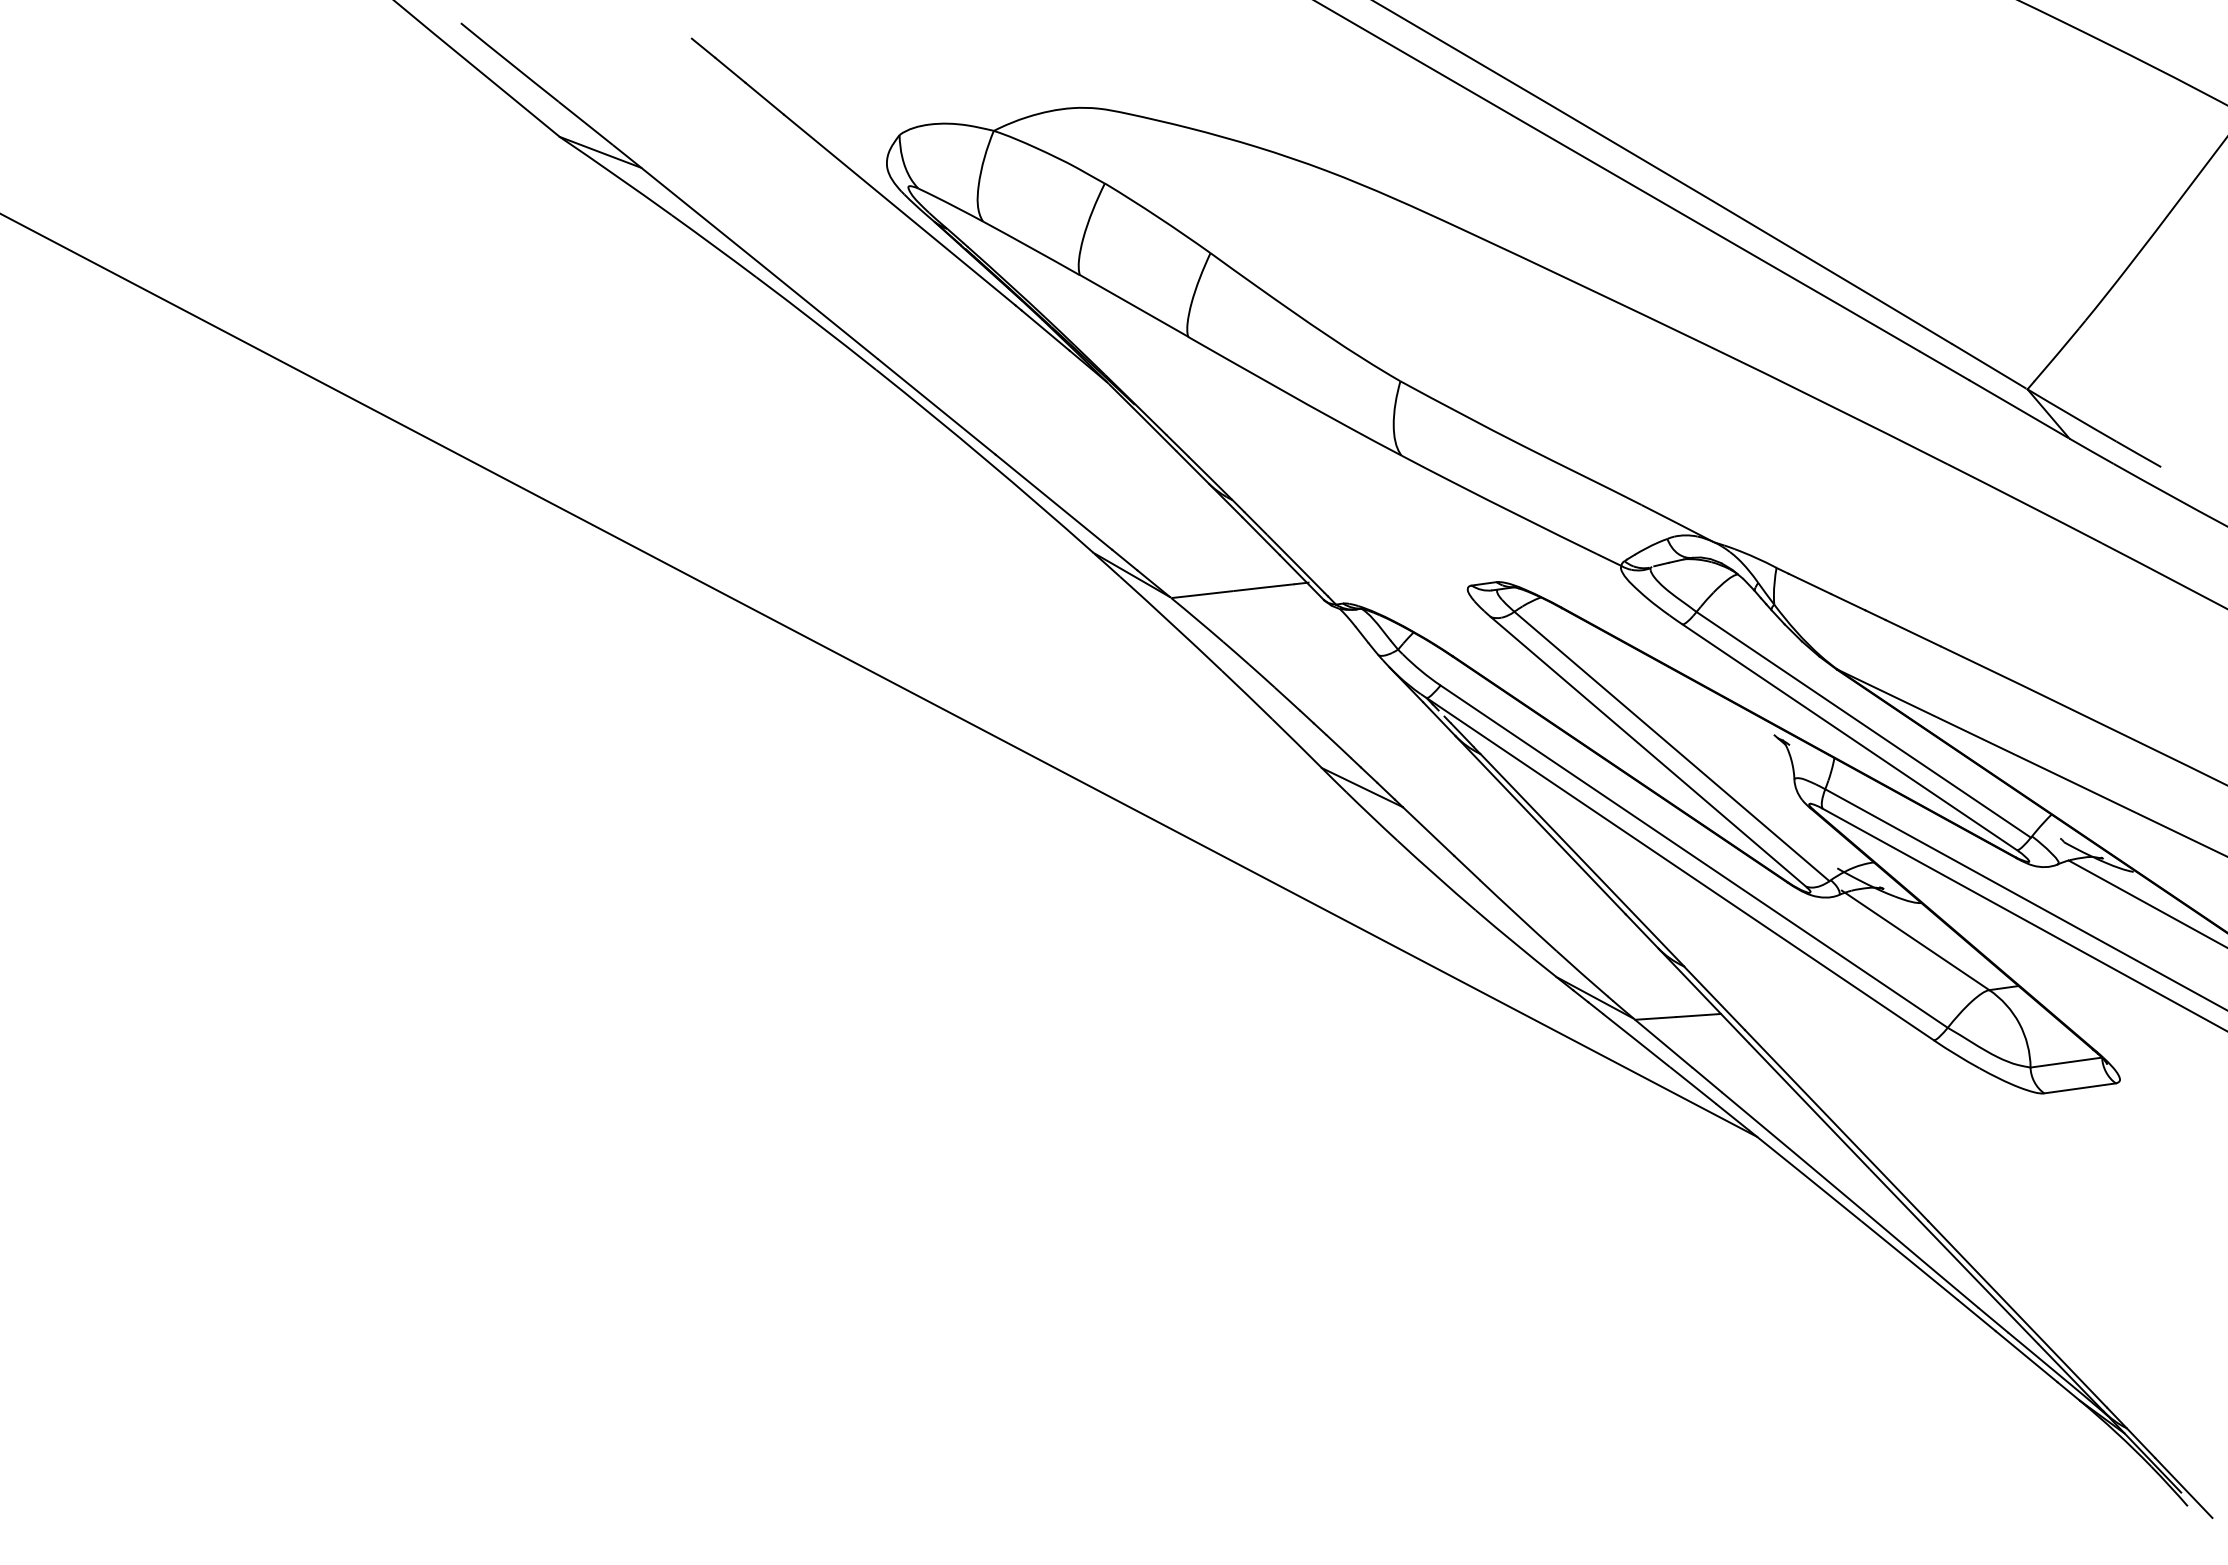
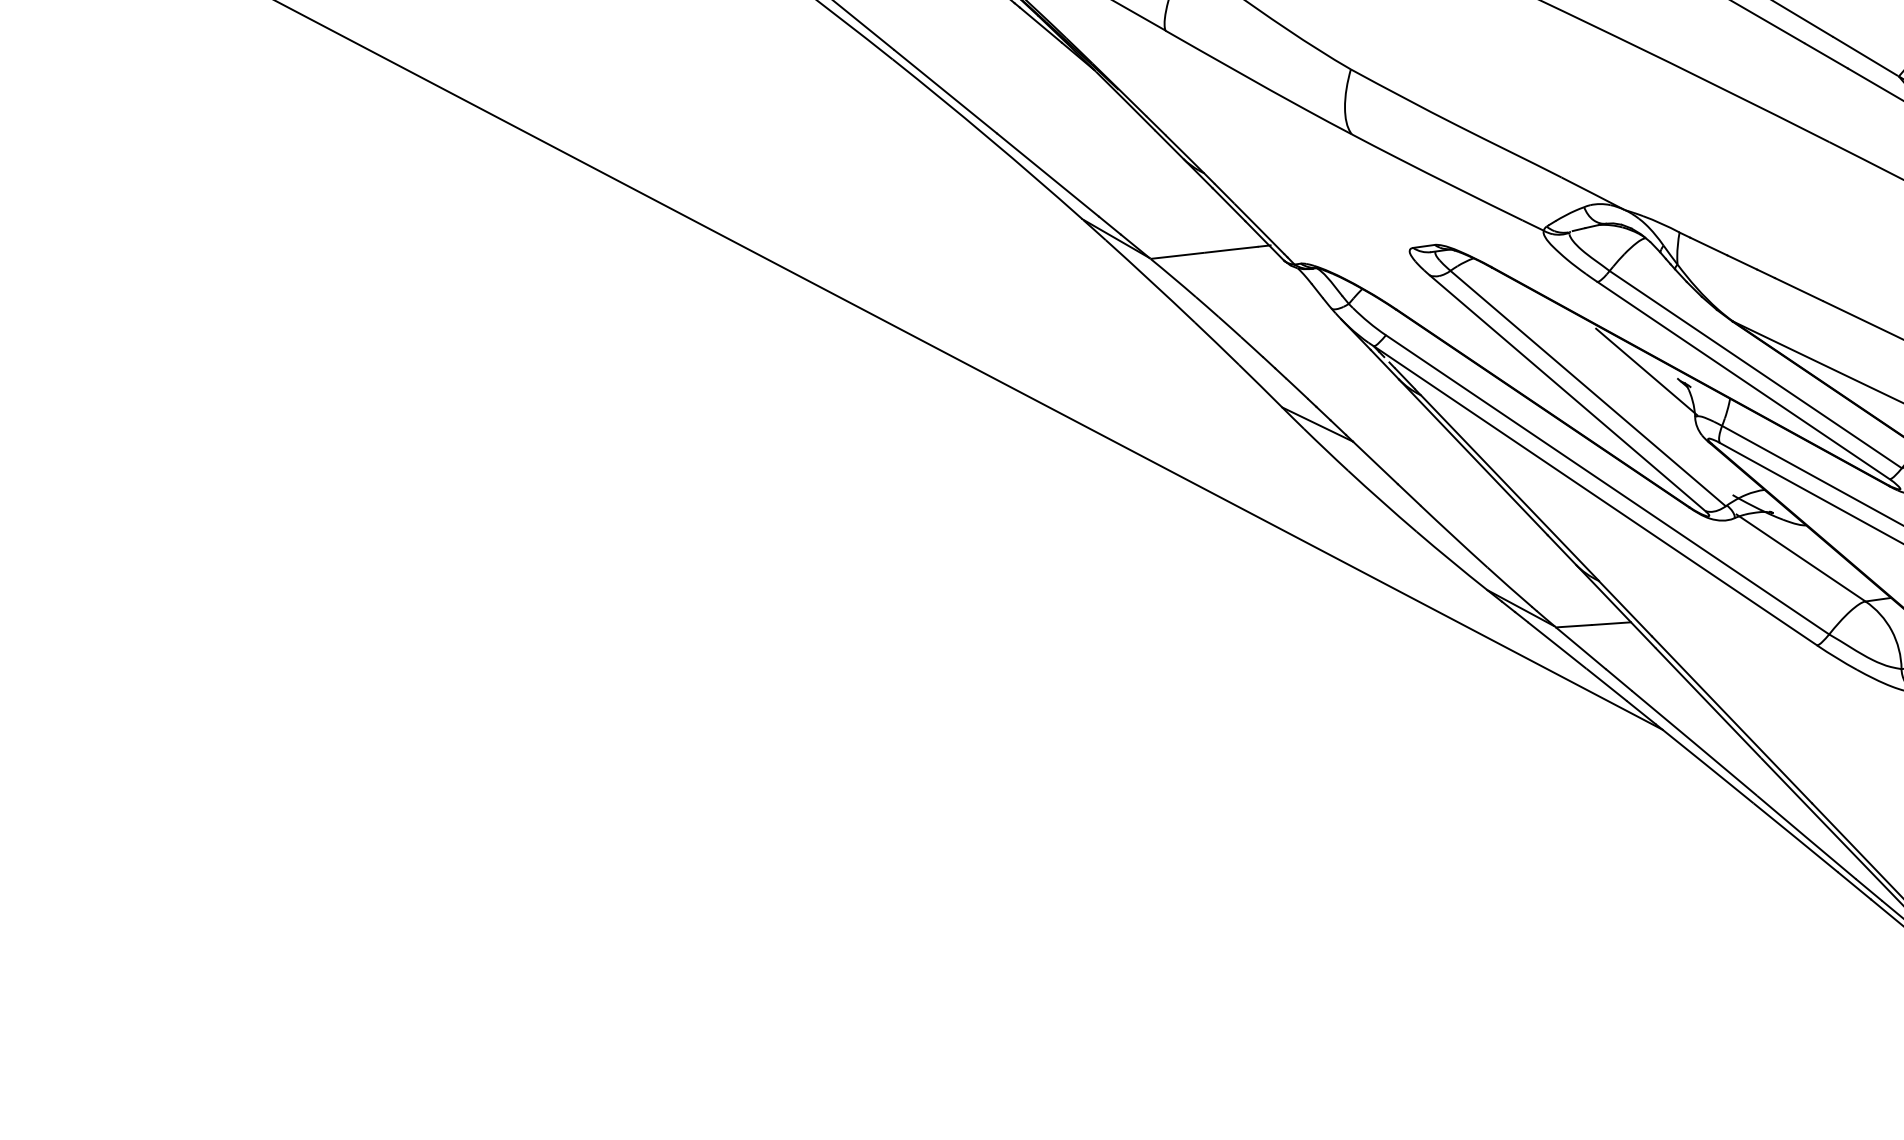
line: (1738, 727) -> (1646, 371), added

